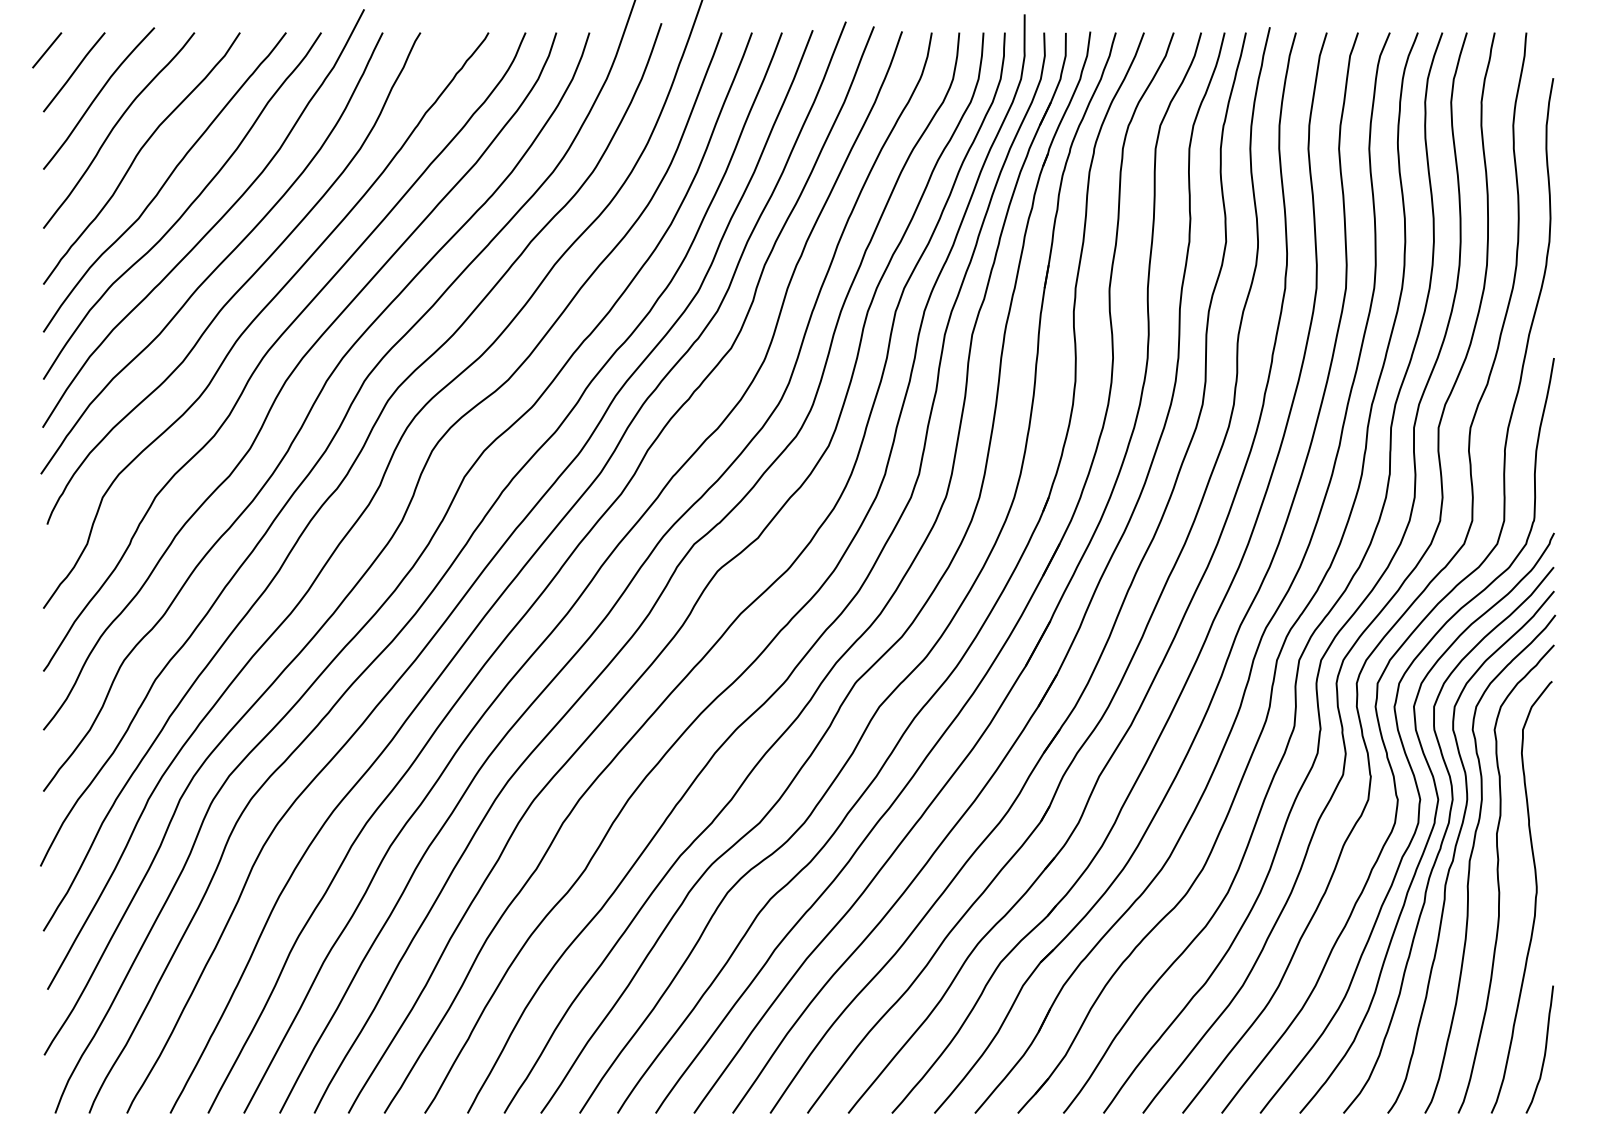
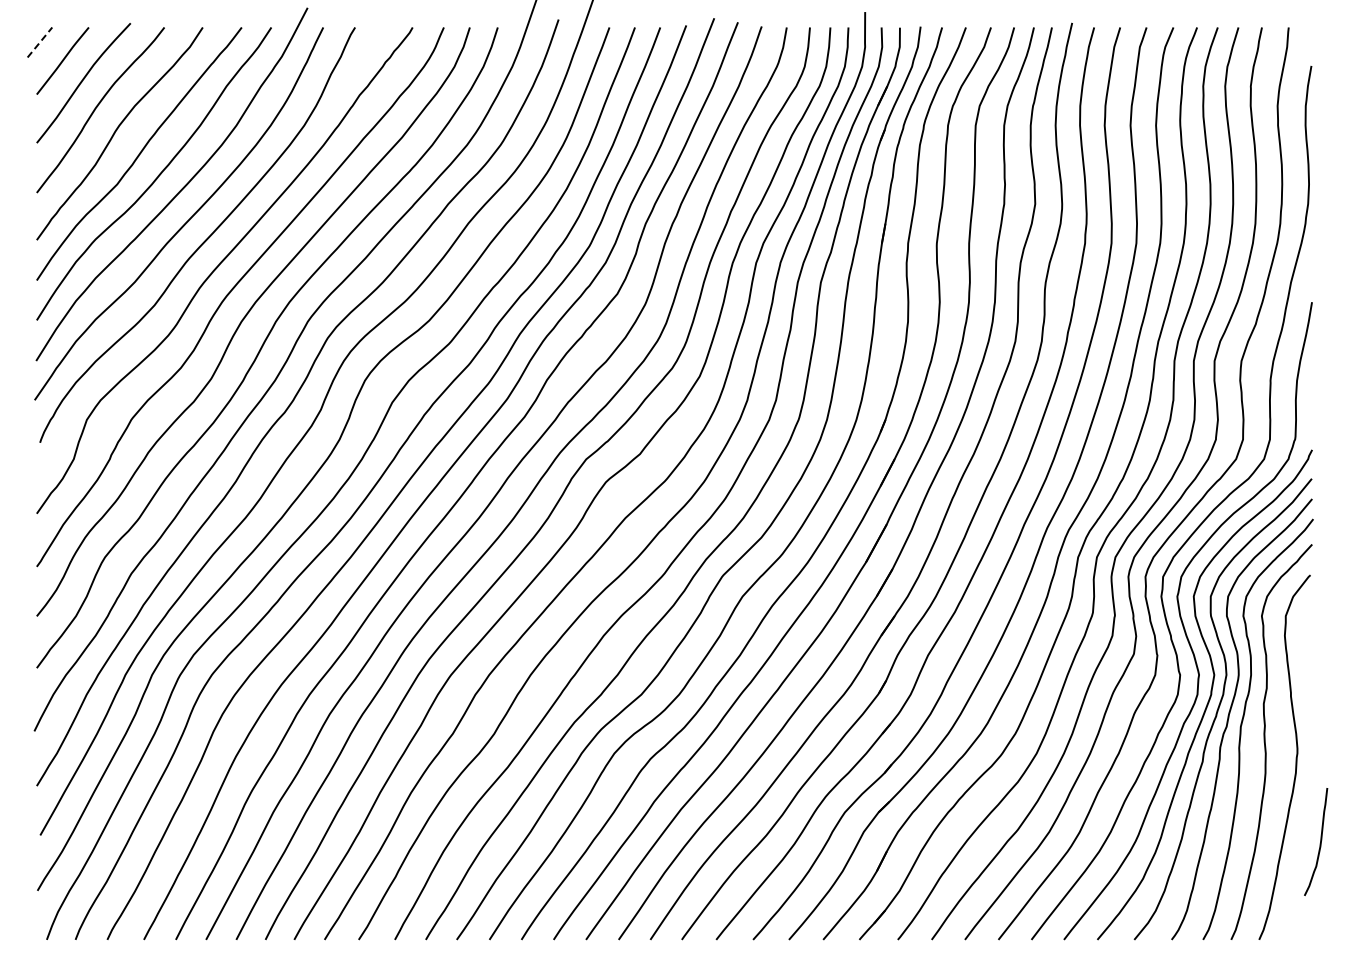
line: (47, 50) -> (40, 42), solid -> dashed
curve: (1543, 1051) -> (1319, 843), moved

